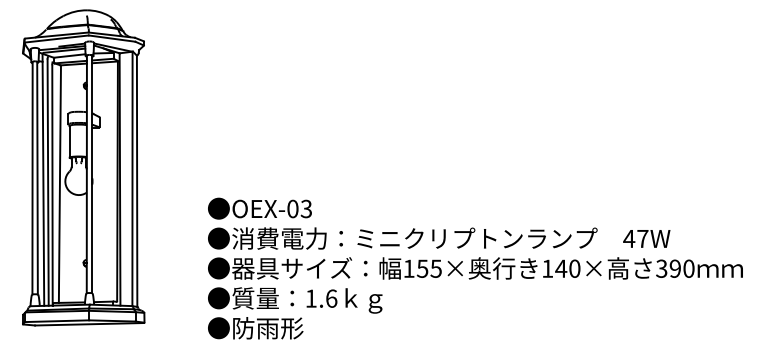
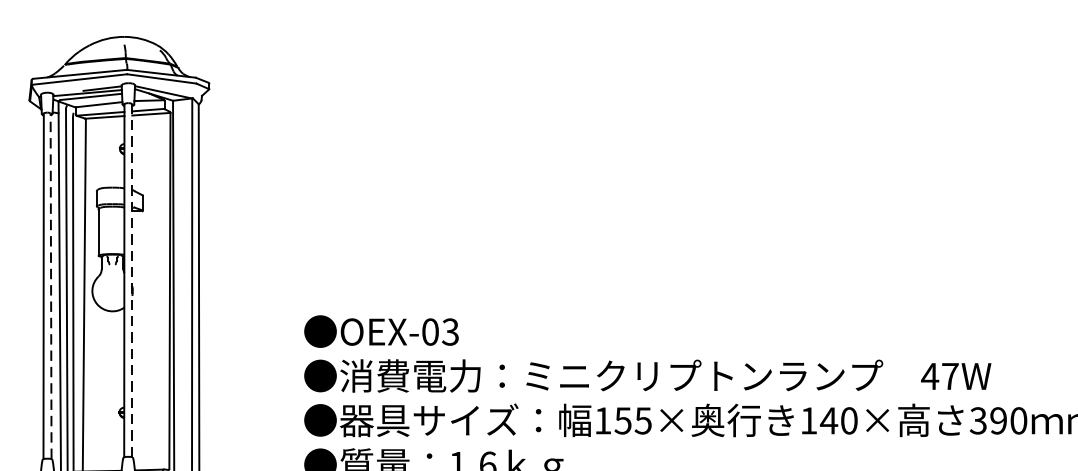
line: (92, 174) -> (132, 280), solid -> dashed
line: (37, 177) -> (51, 285), solid -> dashed

